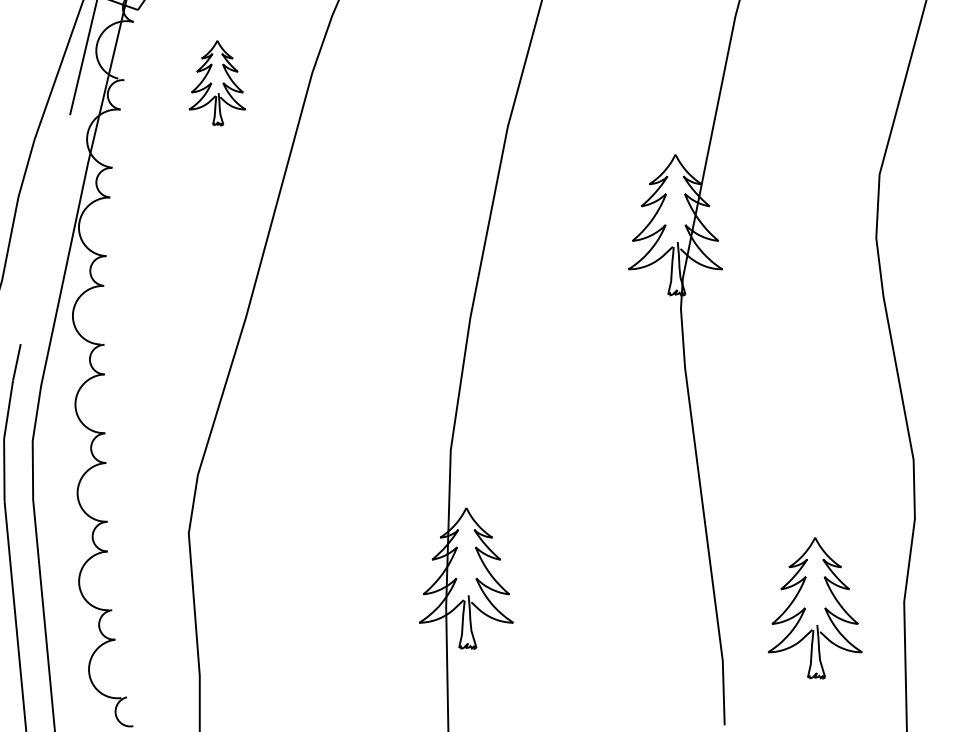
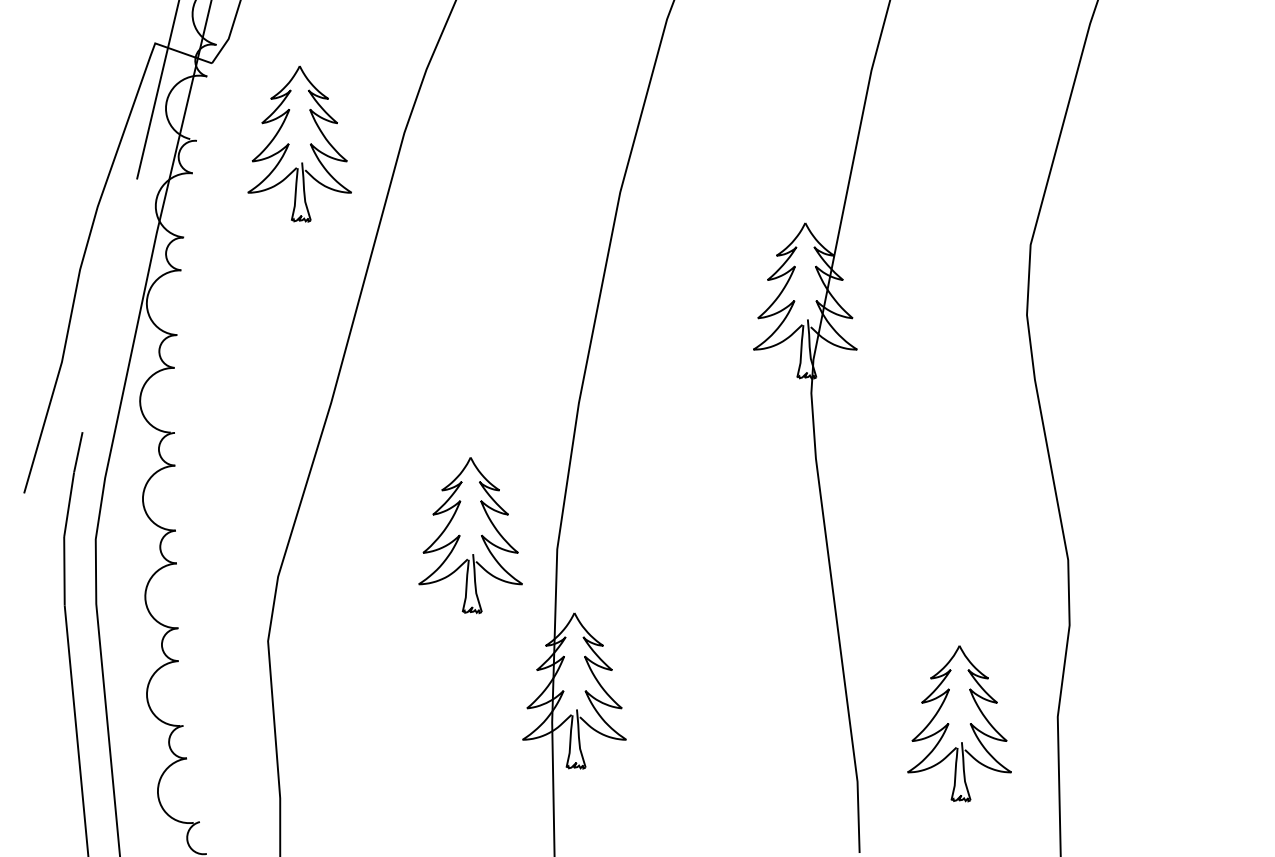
part: (217, 82) -> (299, 143), size x1.67
part: (372, 437) -> (470, 535), added

